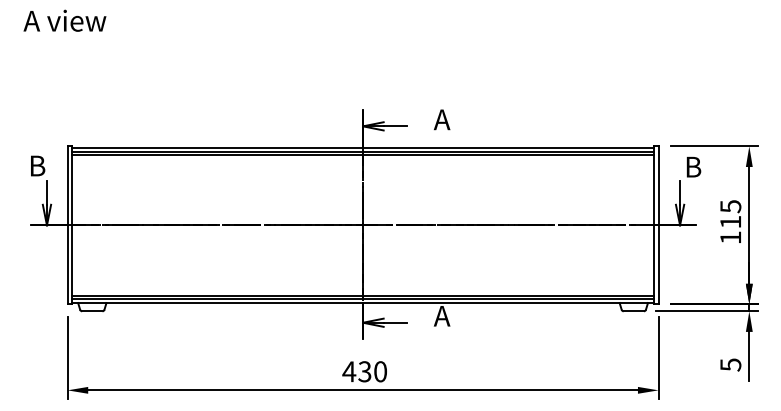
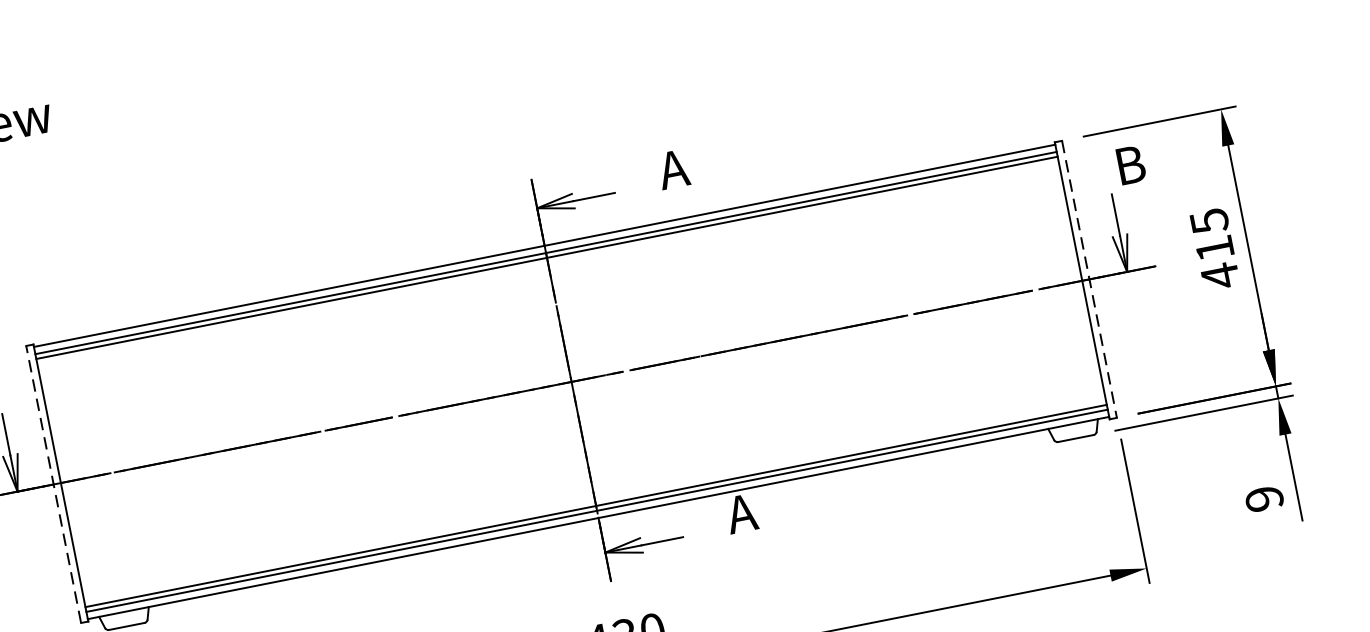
line: (67, 224) -> (53, 482), solid -> dashed
line: (658, 225) -> (1089, 279), solid -> dashed
text: (730, 237) -> (1219, 275), 115 -> 415
text: (730, 364) -> (1263, 498), 5 -> 9

